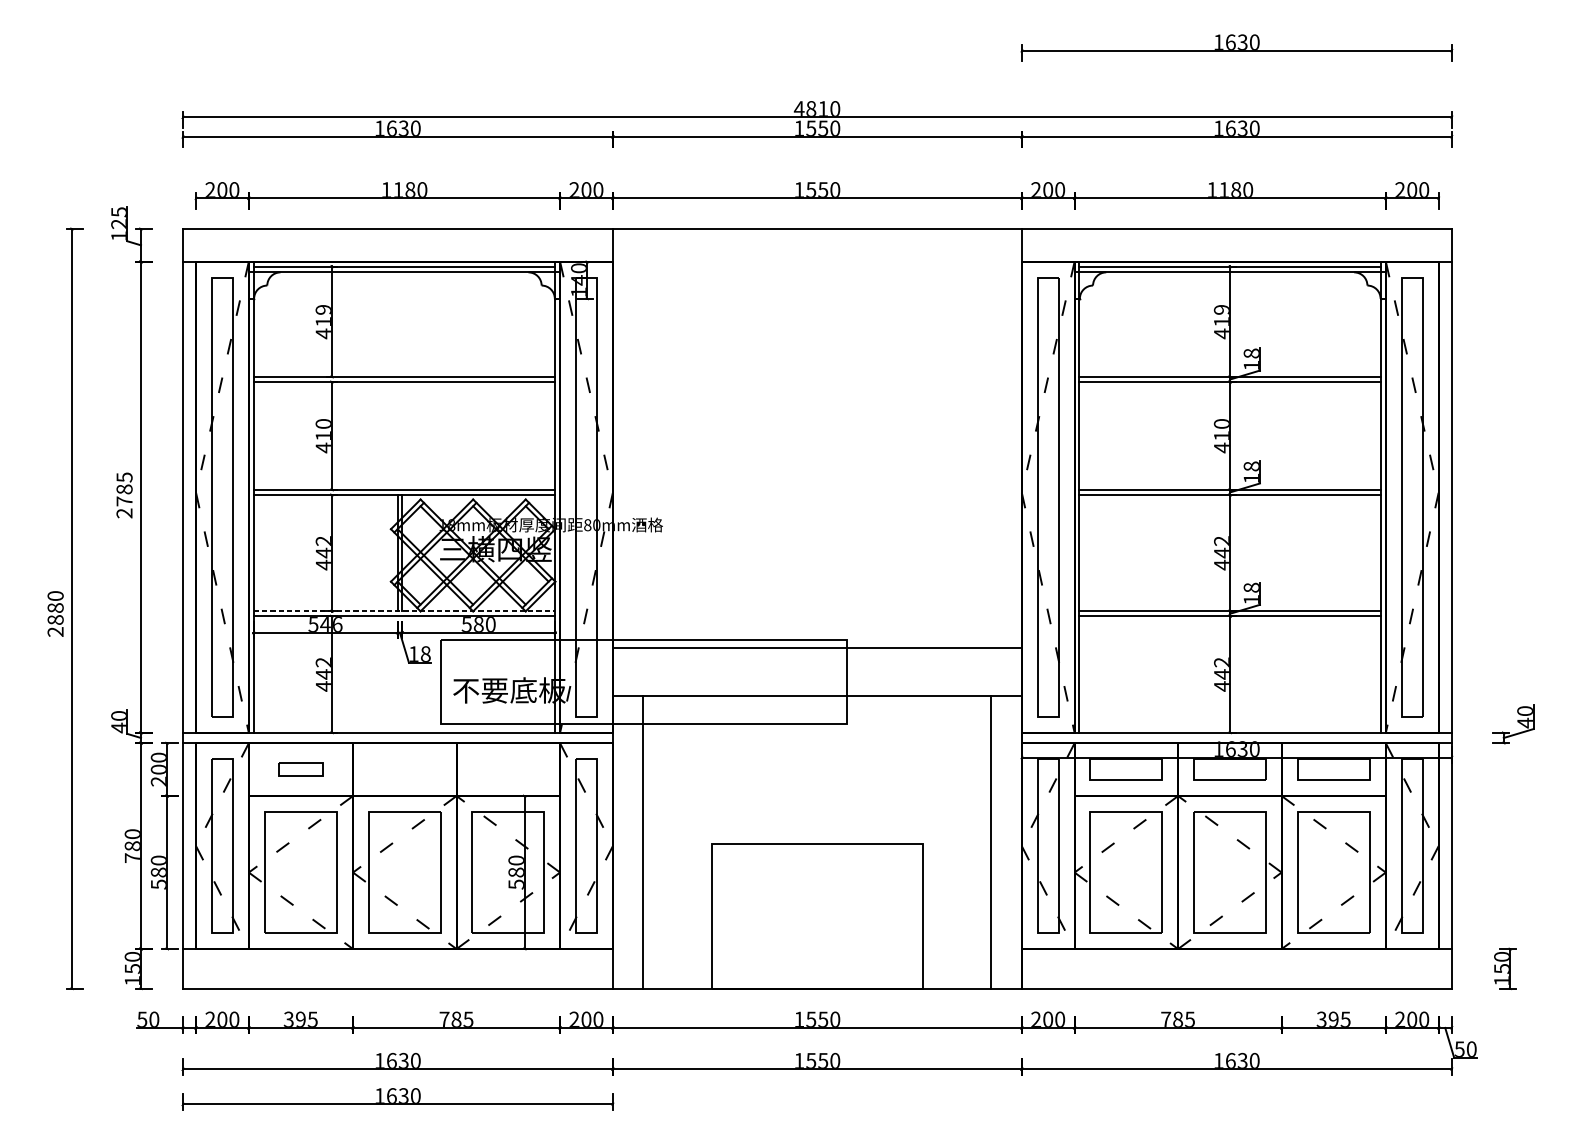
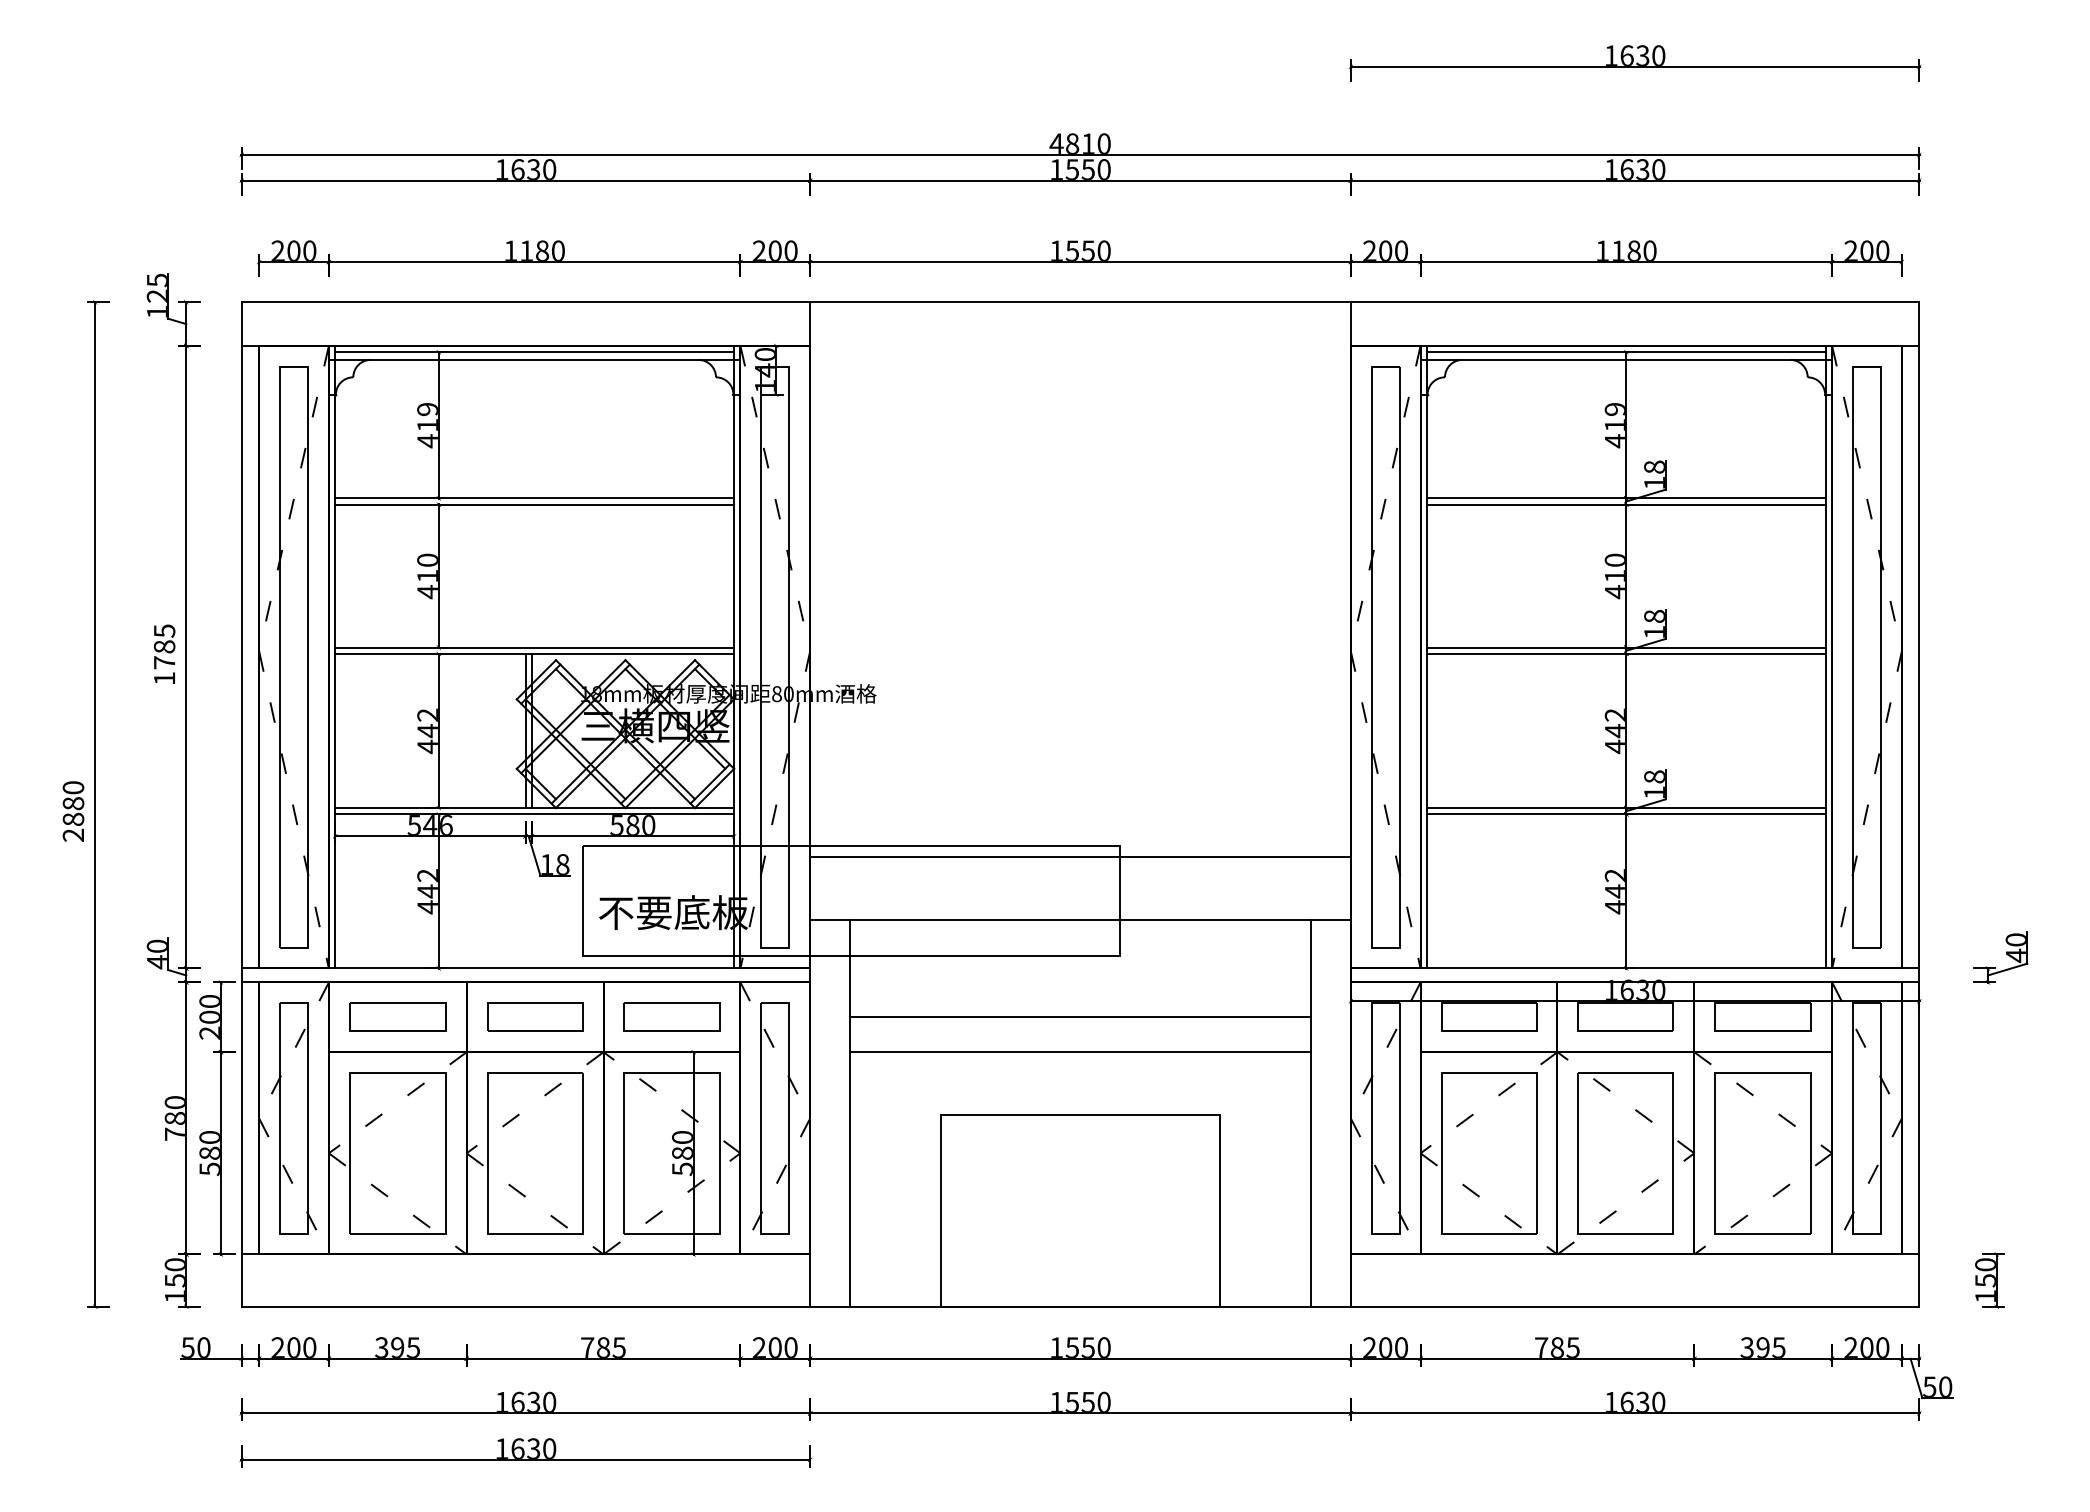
text: (123, 513) -> (163, 678), 2785 -> 1785
line: (405, 611) -> (535, 808), dashed -> solid
part: (300, 769) -> (397, 1016), size x1.67
part: (405, 769) -> (535, 1016), added
part: (507, 769) -> (671, 1016), added
line: (817, 769) -> (1080, 1017), added
line: (817, 796) -> (1080, 1052), added

